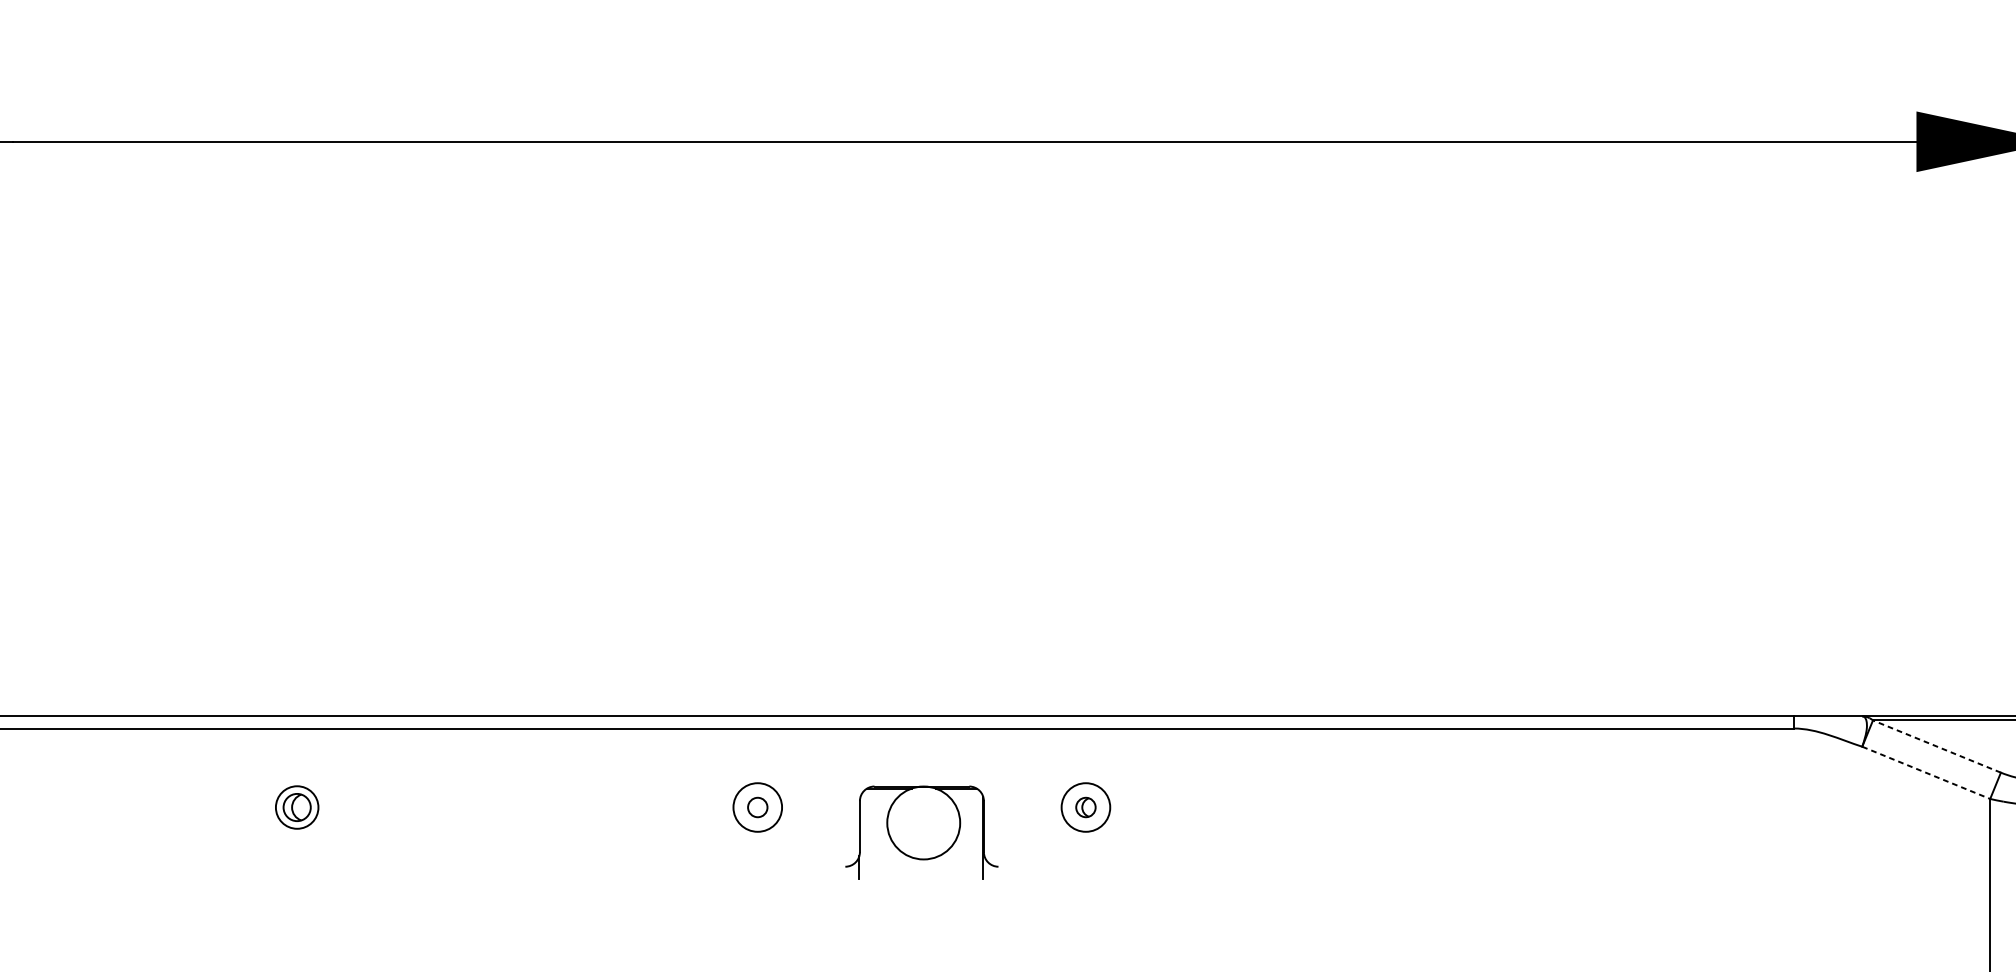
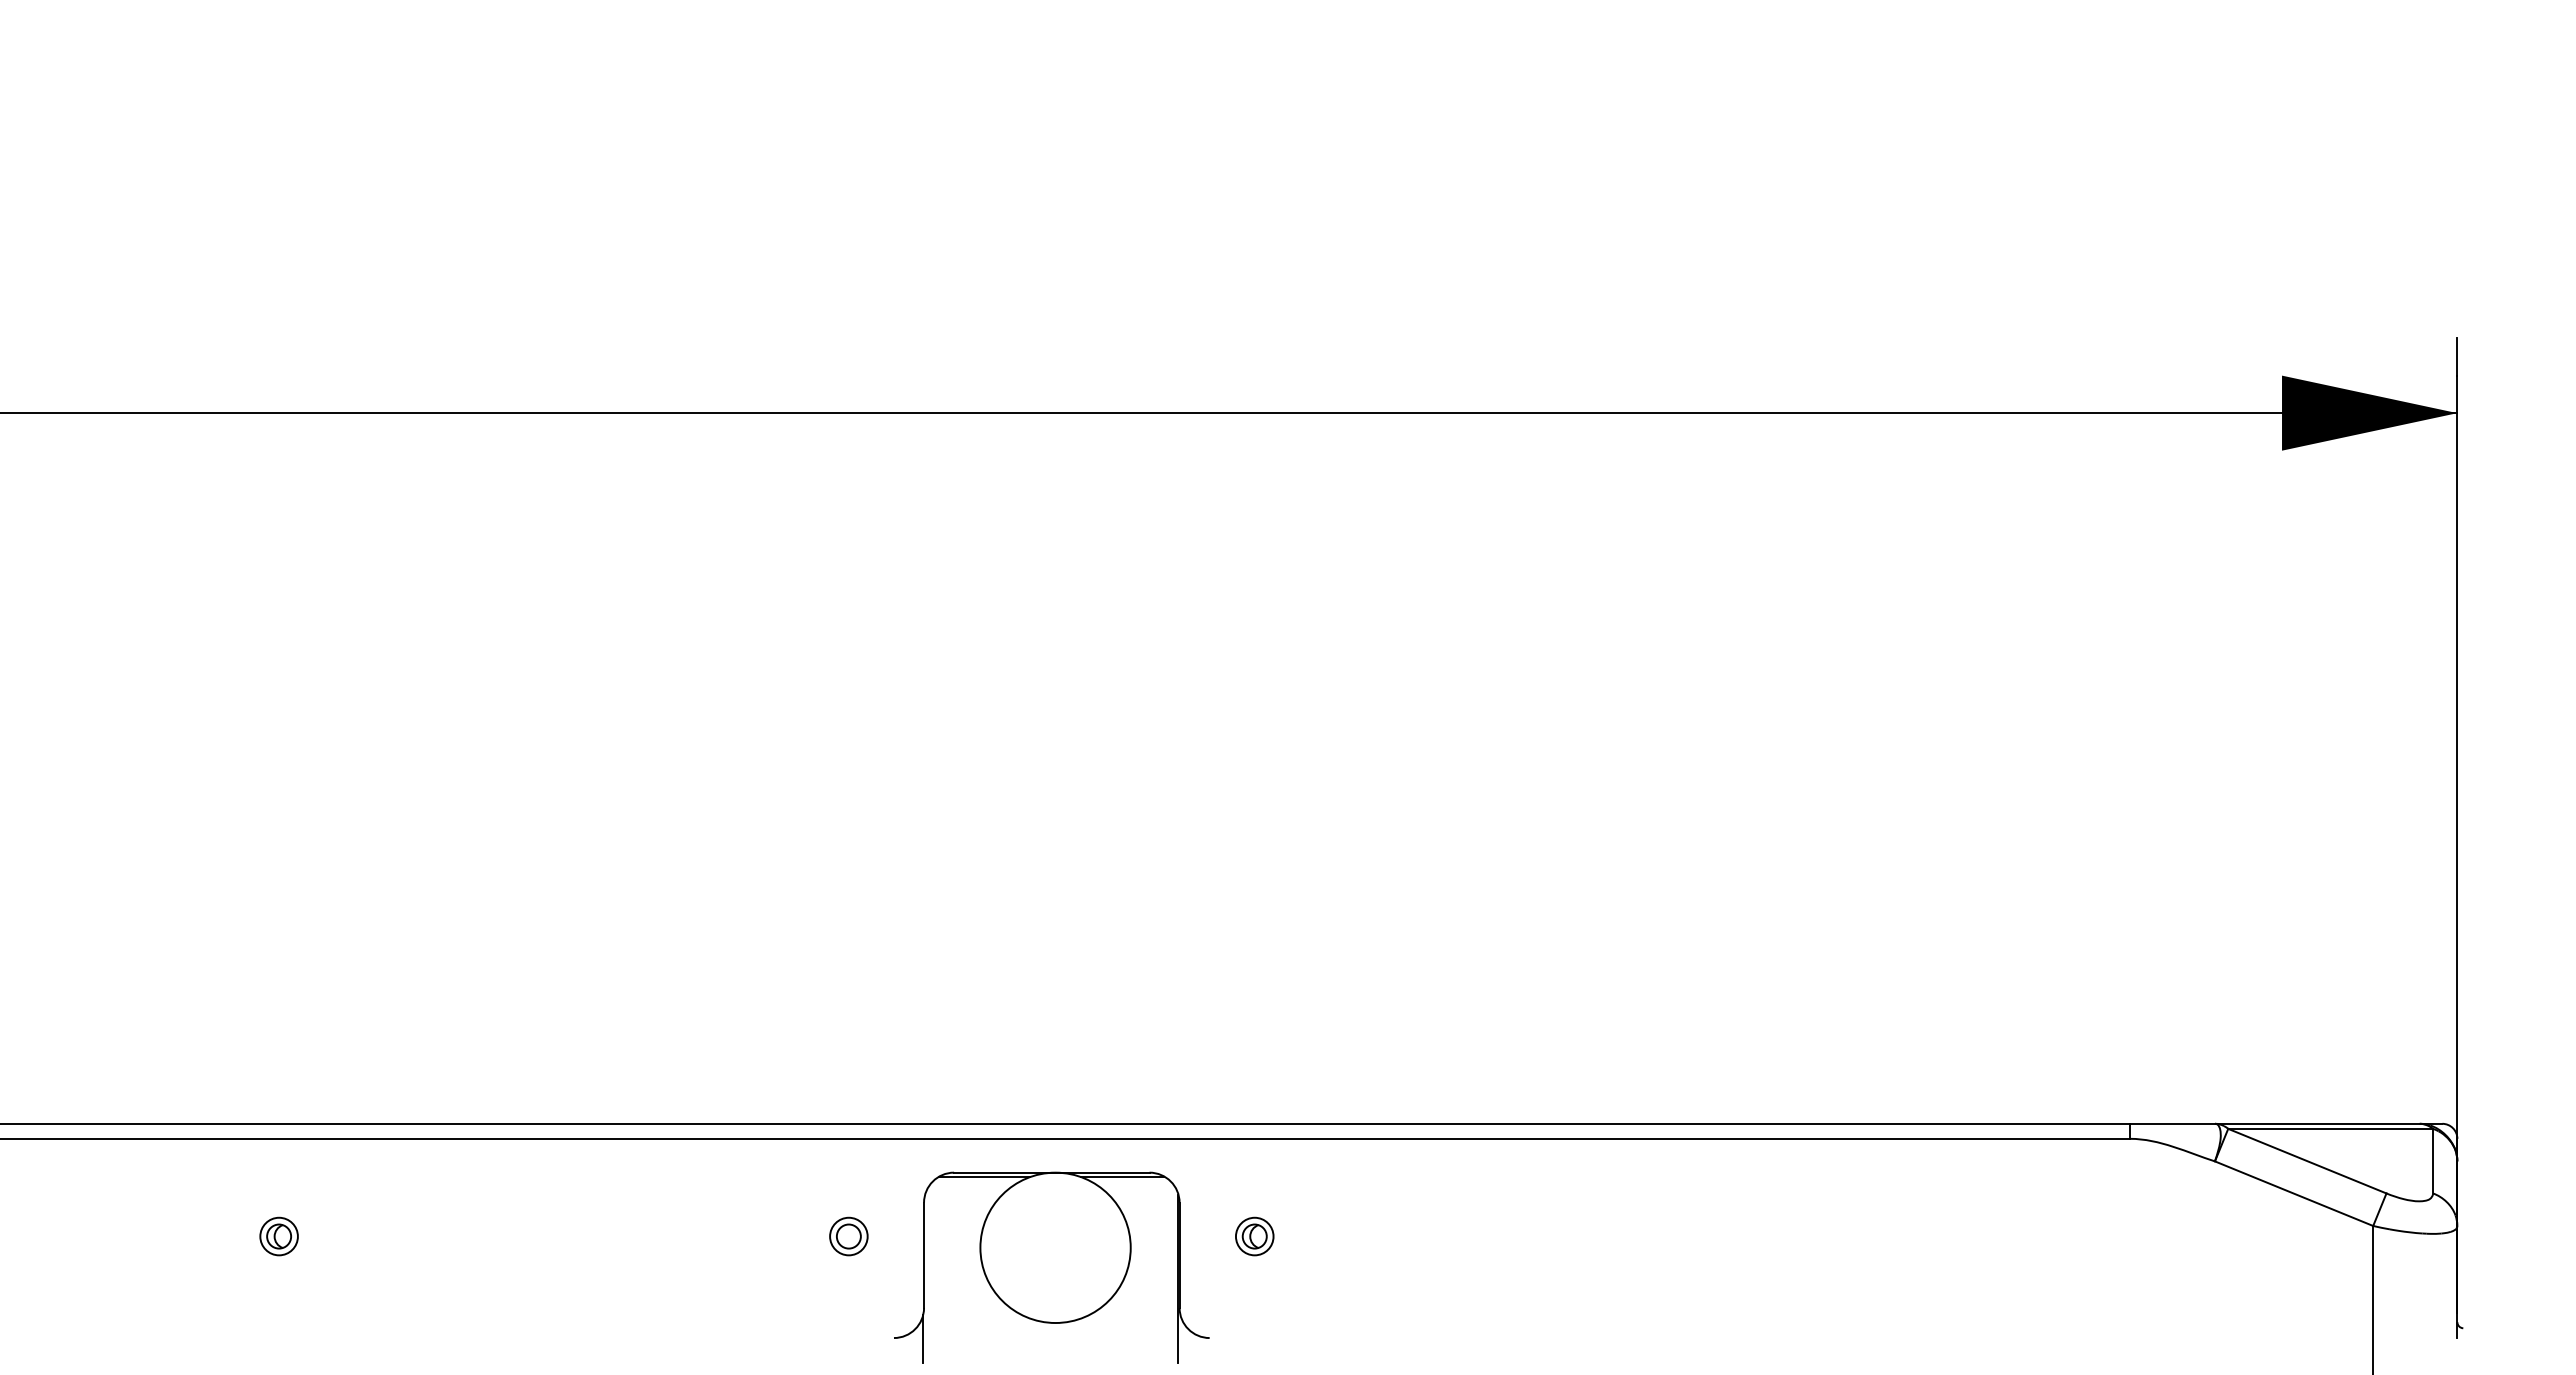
line: (1936, 746) -> (2306, 1160), dashed -> solid
line: (1926, 772) -> (2294, 1193), dashed -> solid
part: (296, 807) -> (278, 1236), size x0.71
circle: (757, 807) -> (848, 1236), size x0.62
circle: (1085, 807) -> (1254, 1236), size x0.62
part: (921, 832) -> (1051, 1267), size x1.67

